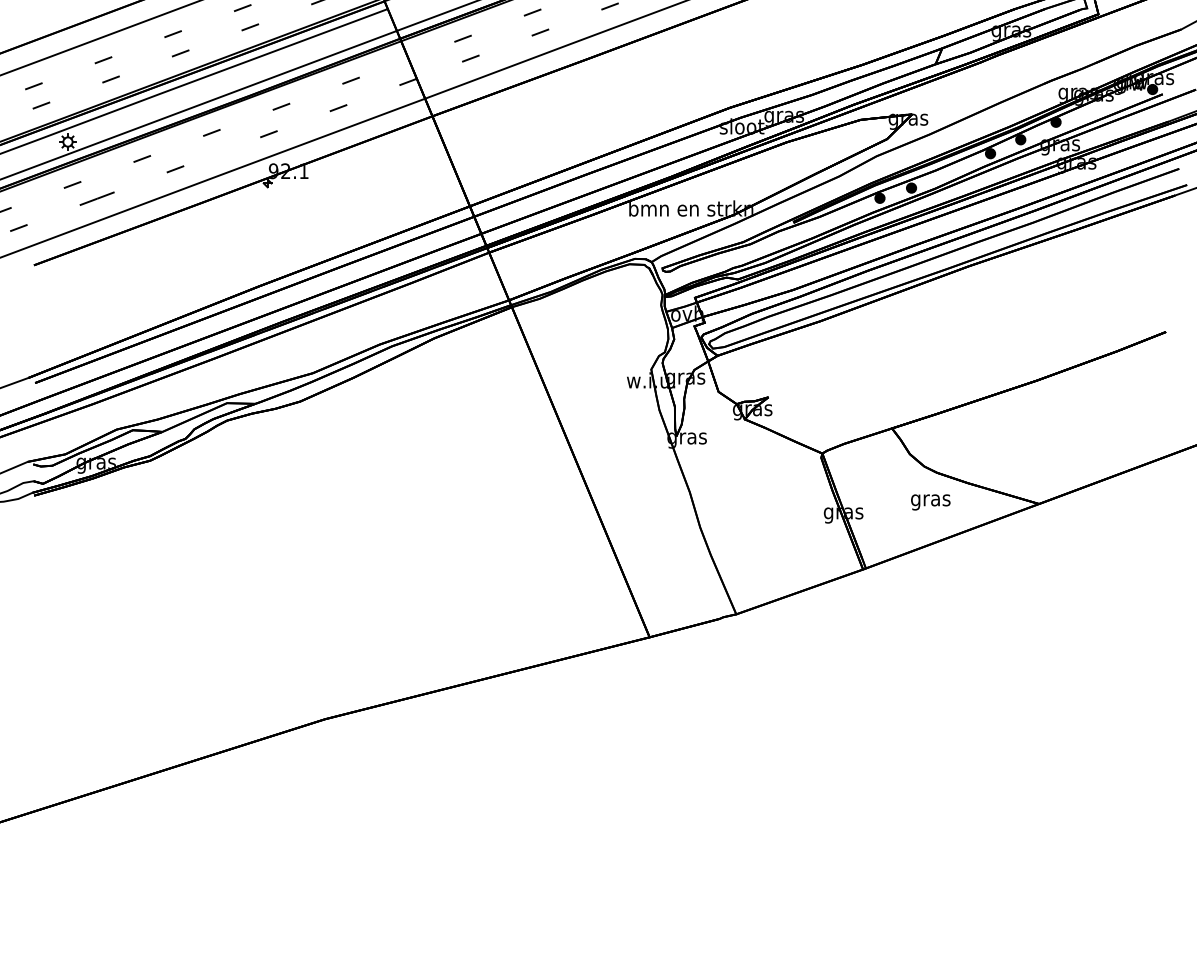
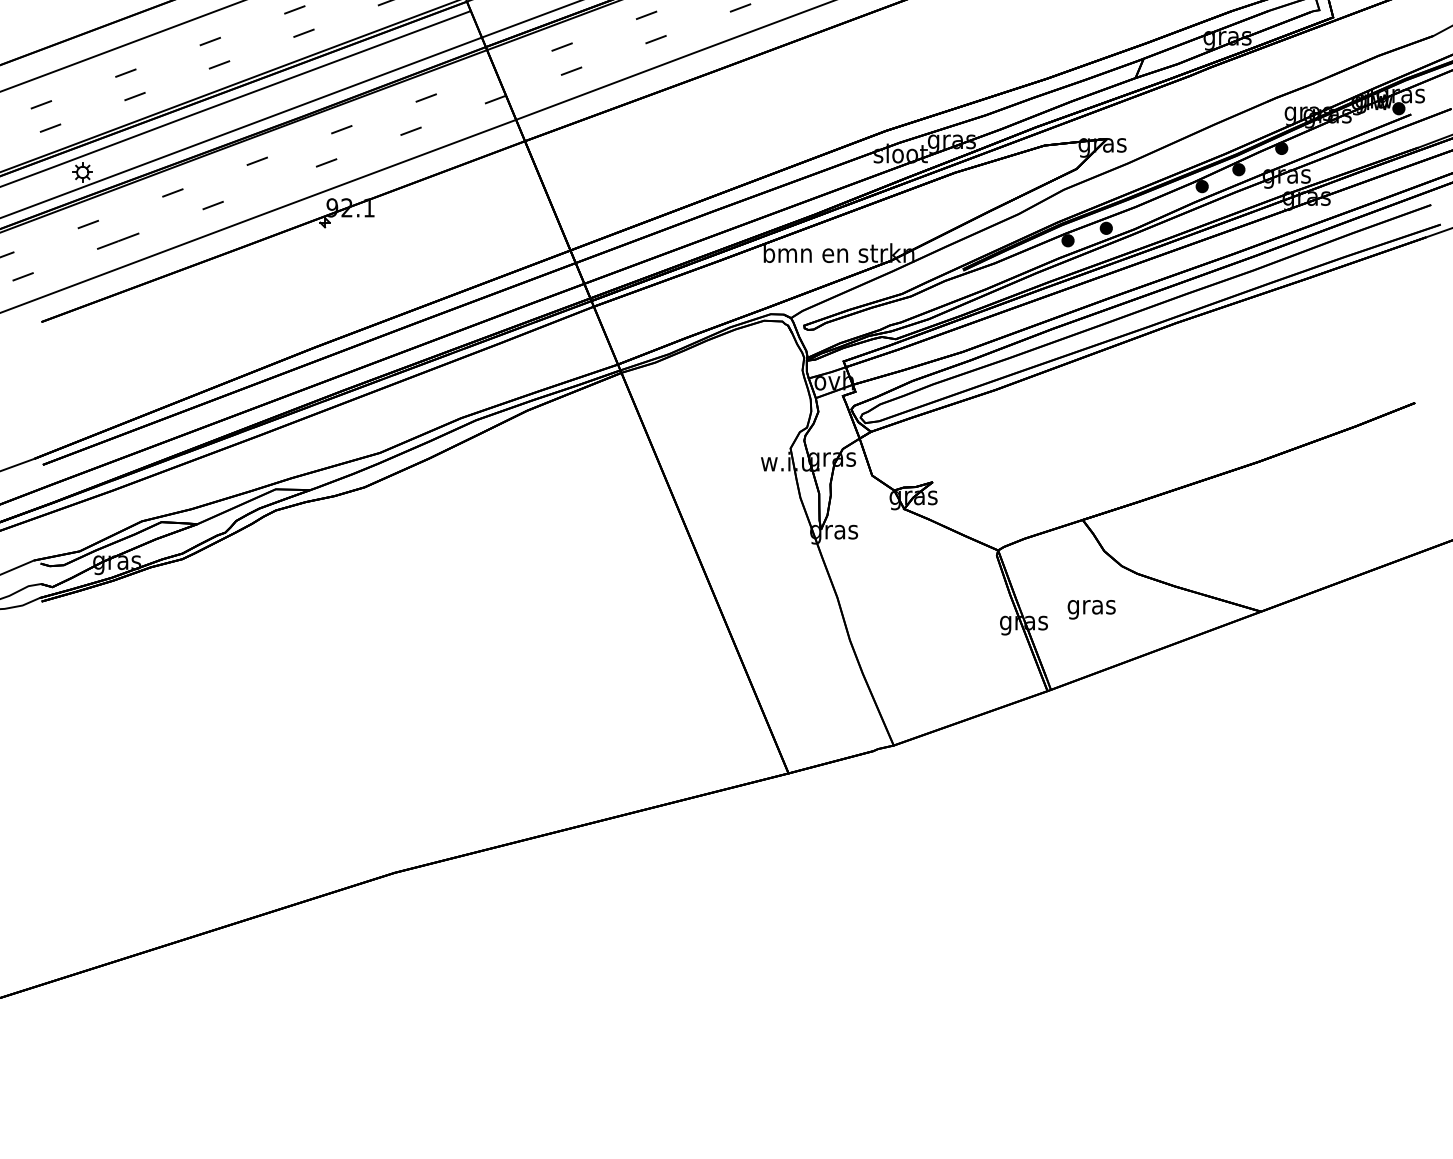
text: (930, 502) -> (1091, 609), moved

